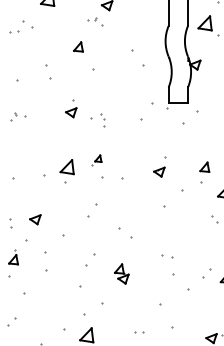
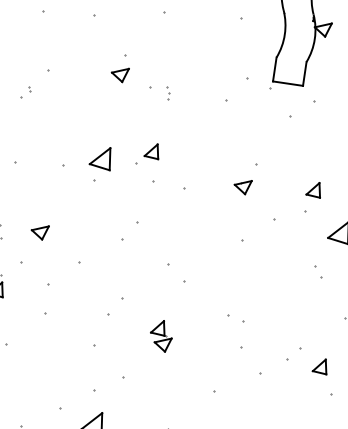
part: (13, 116) -> (25, 91), moved
part: (103, 120) -> (168, 93), size x0.62
part: (96, 160) -> (148, 154), size x1.43

